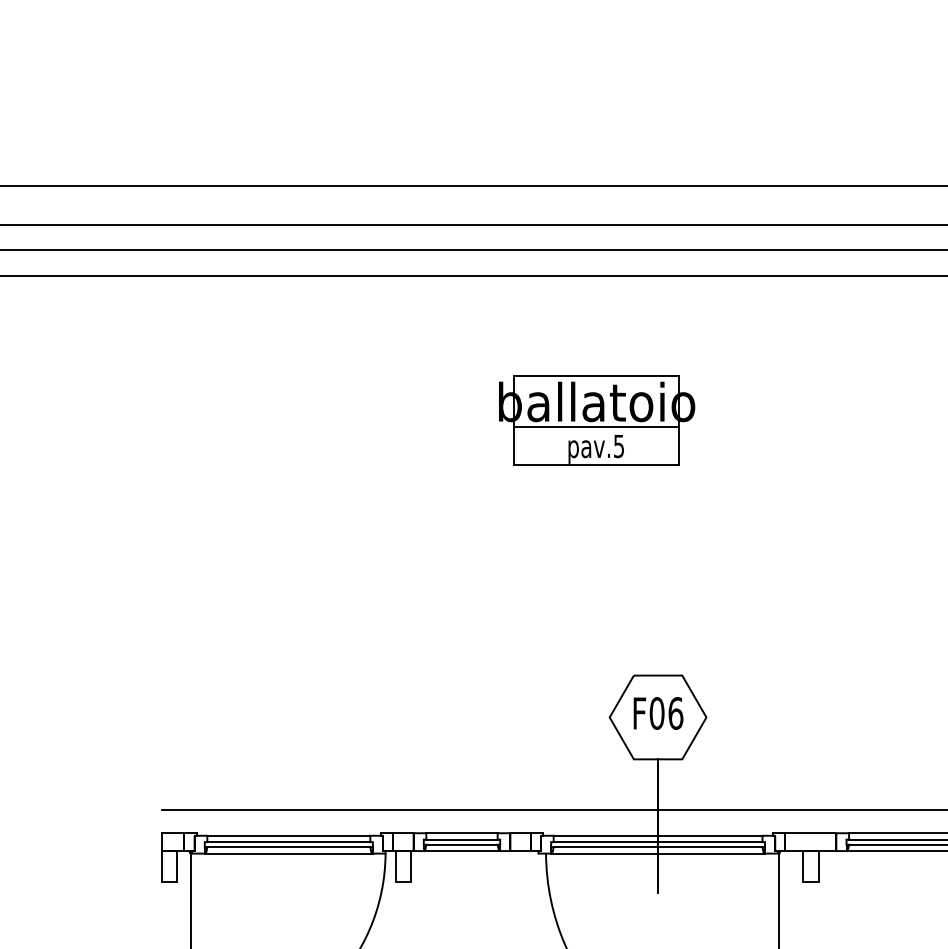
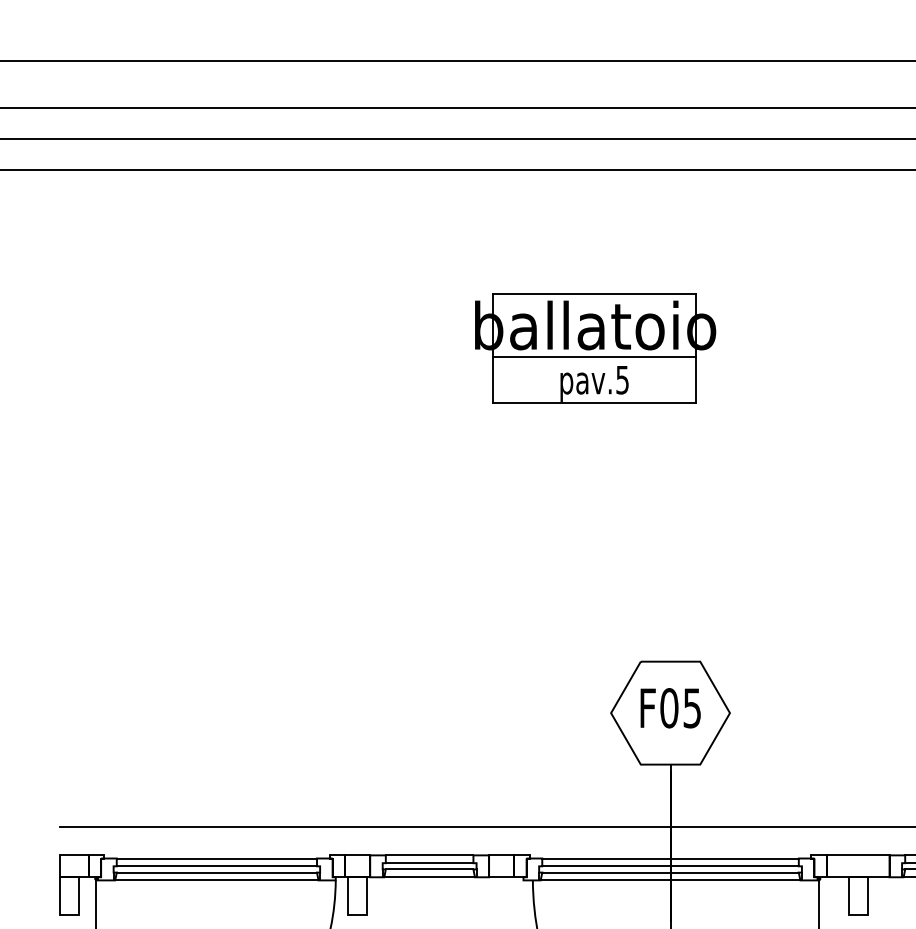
text: (675, 713) -> (691, 708), F06 -> F05

